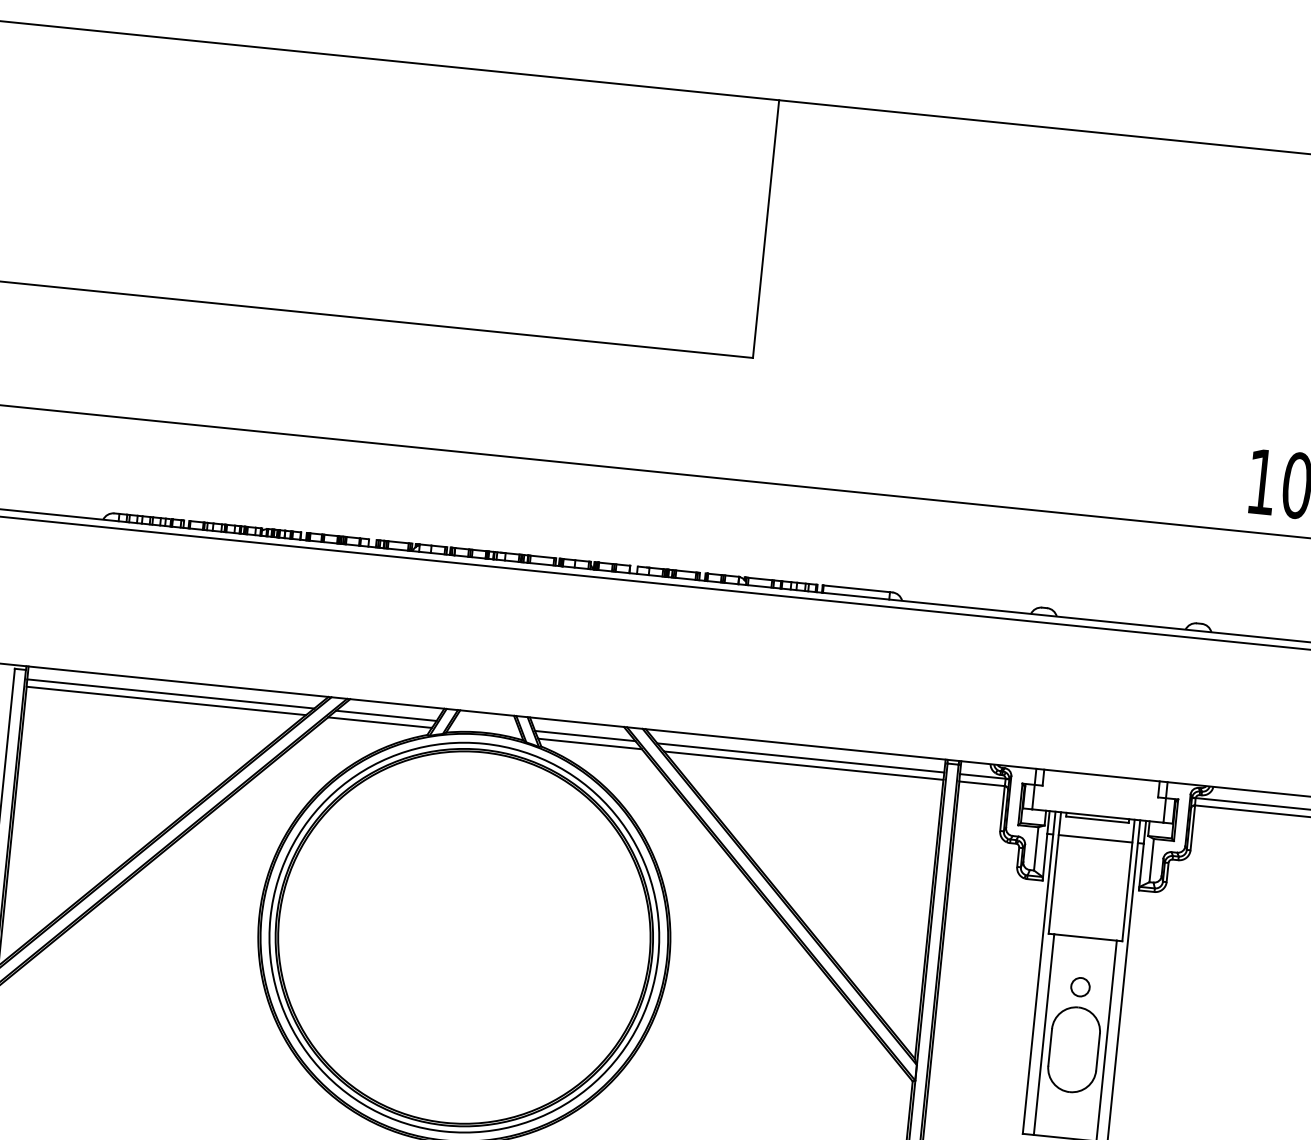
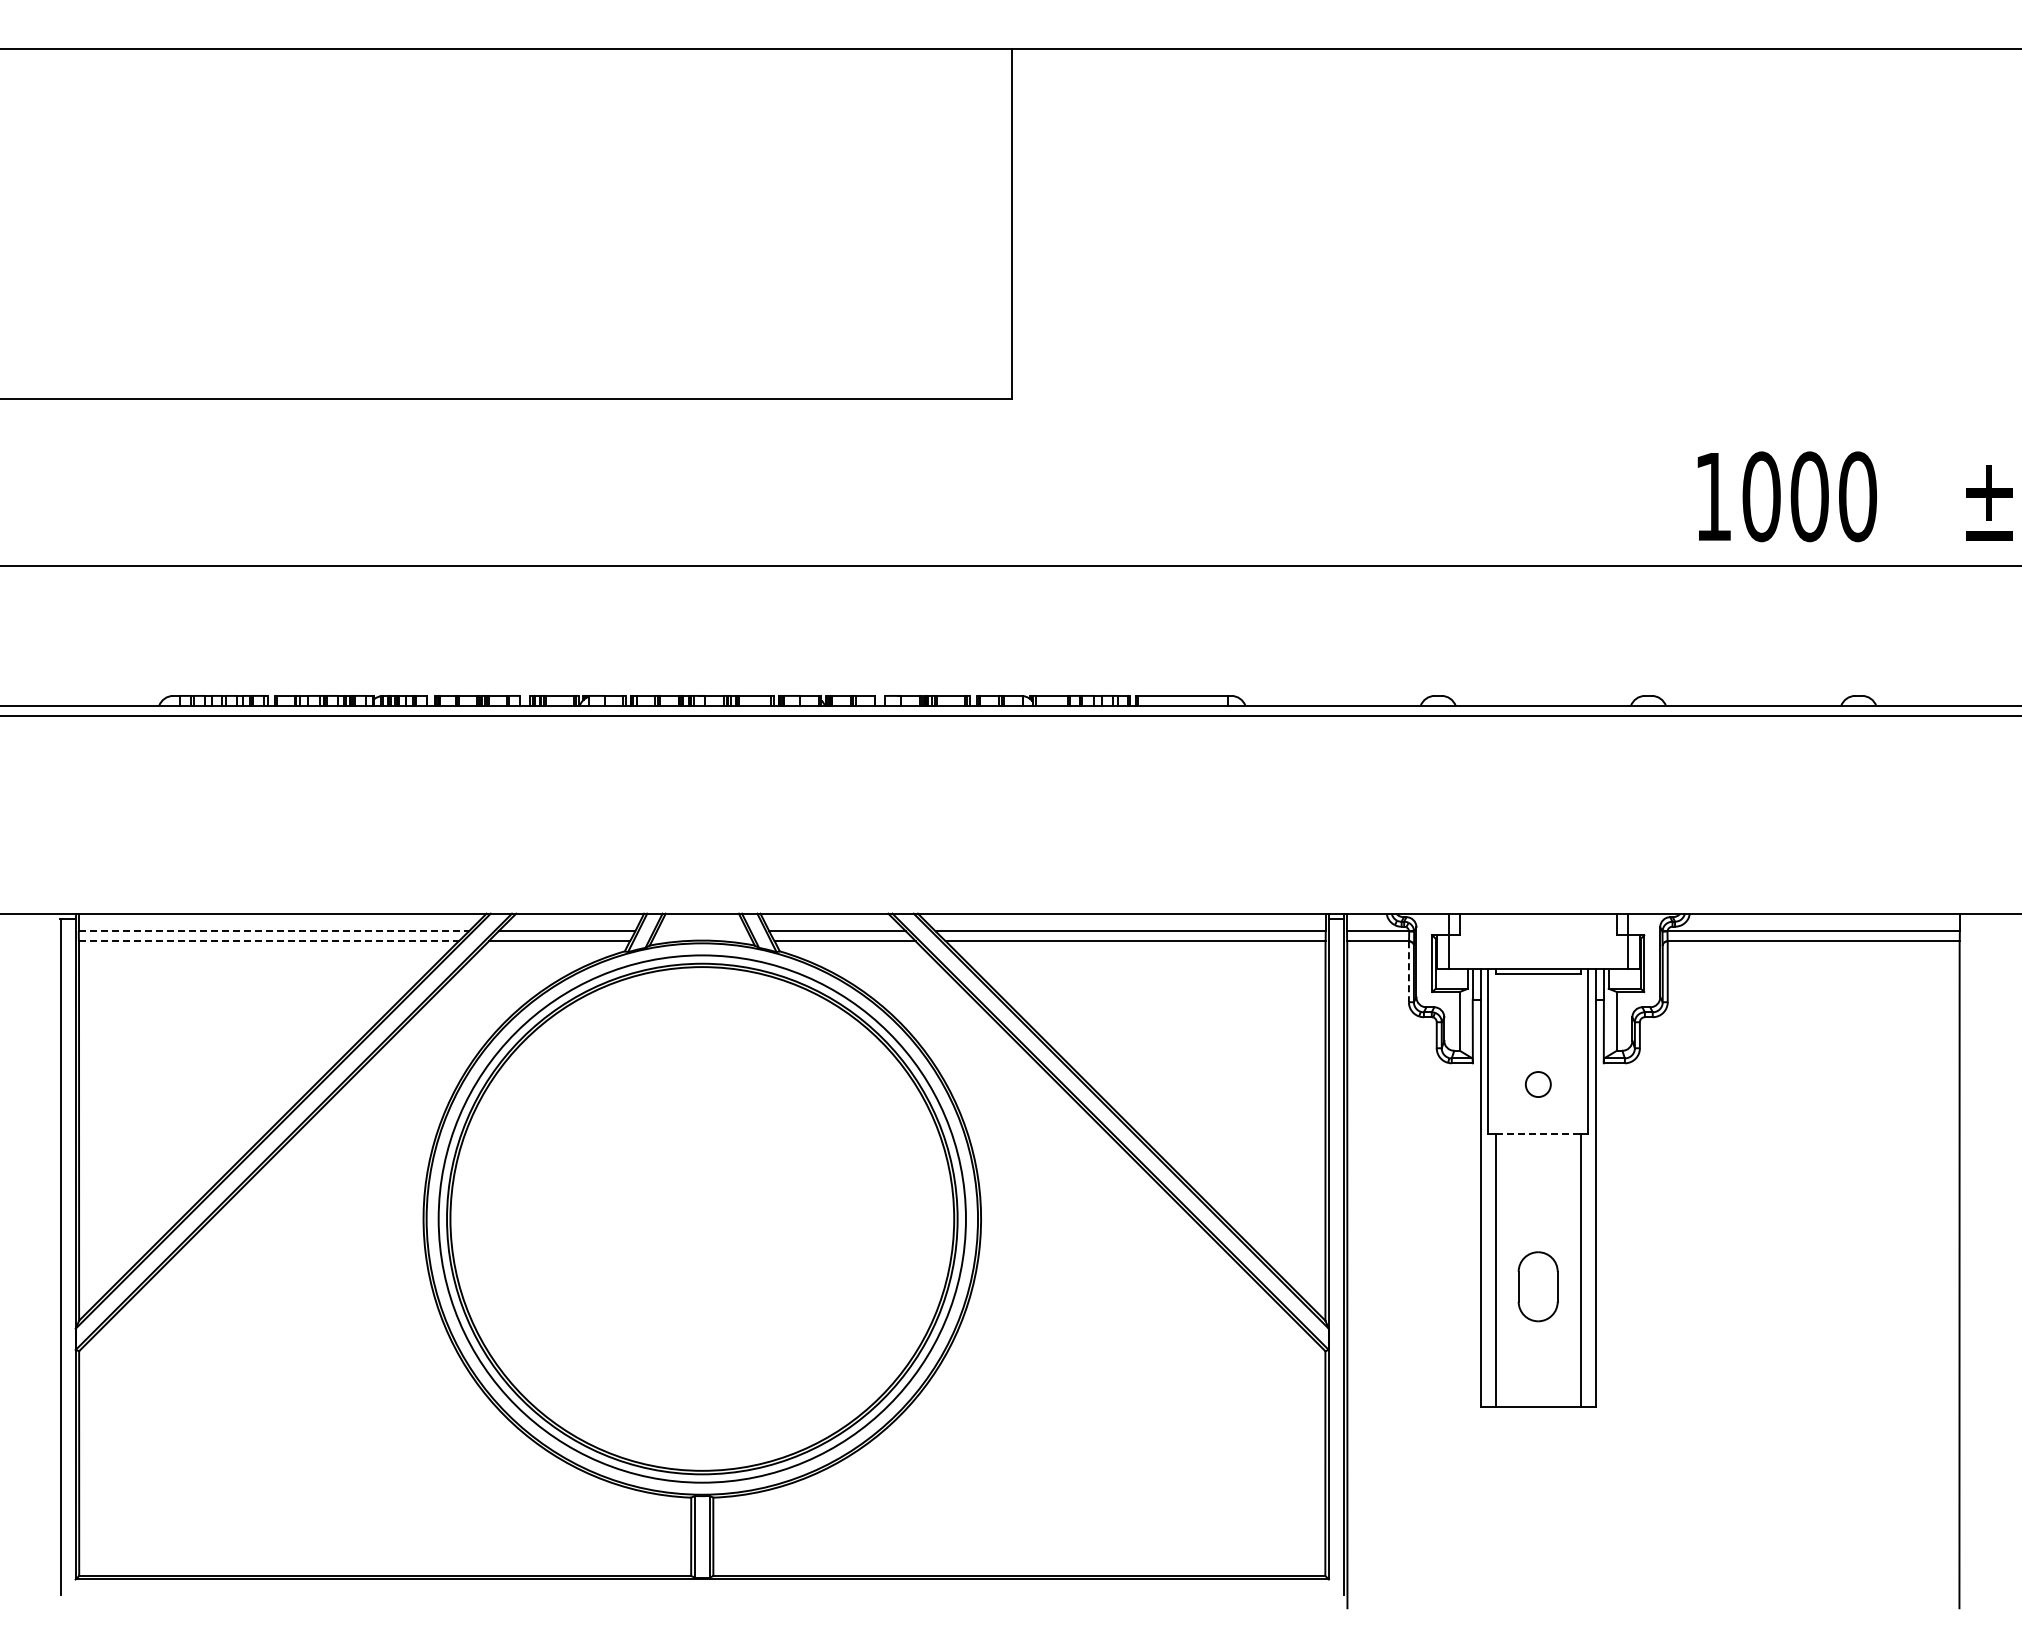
line: (171, 694) -> (274, 931), solid -> dashed
line: (166, 701) -> (268, 941), solid -> dashed
line: (1002, 809) -> (1408, 972), solid -> dashed
line: (1095, 838) -> (1538, 999), removed
line: (1085, 937) -> (1538, 1133), solid -> dashed
circle: (1079, 987) -> (1537, 1084), moved
part: (1073, 1049) -> (1537, 1286), size x0.6

